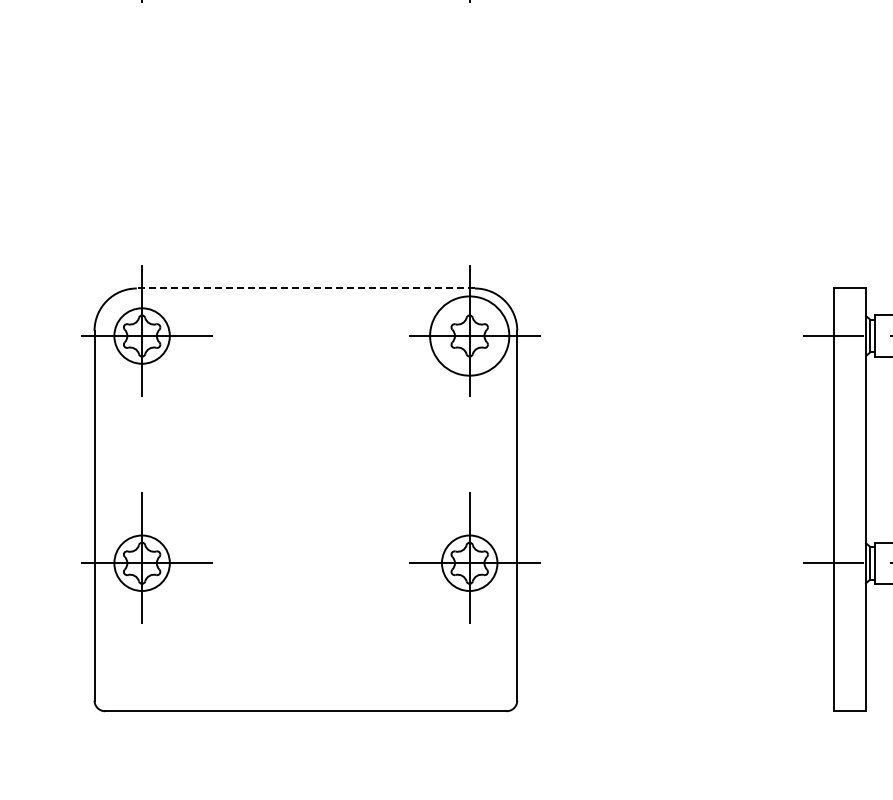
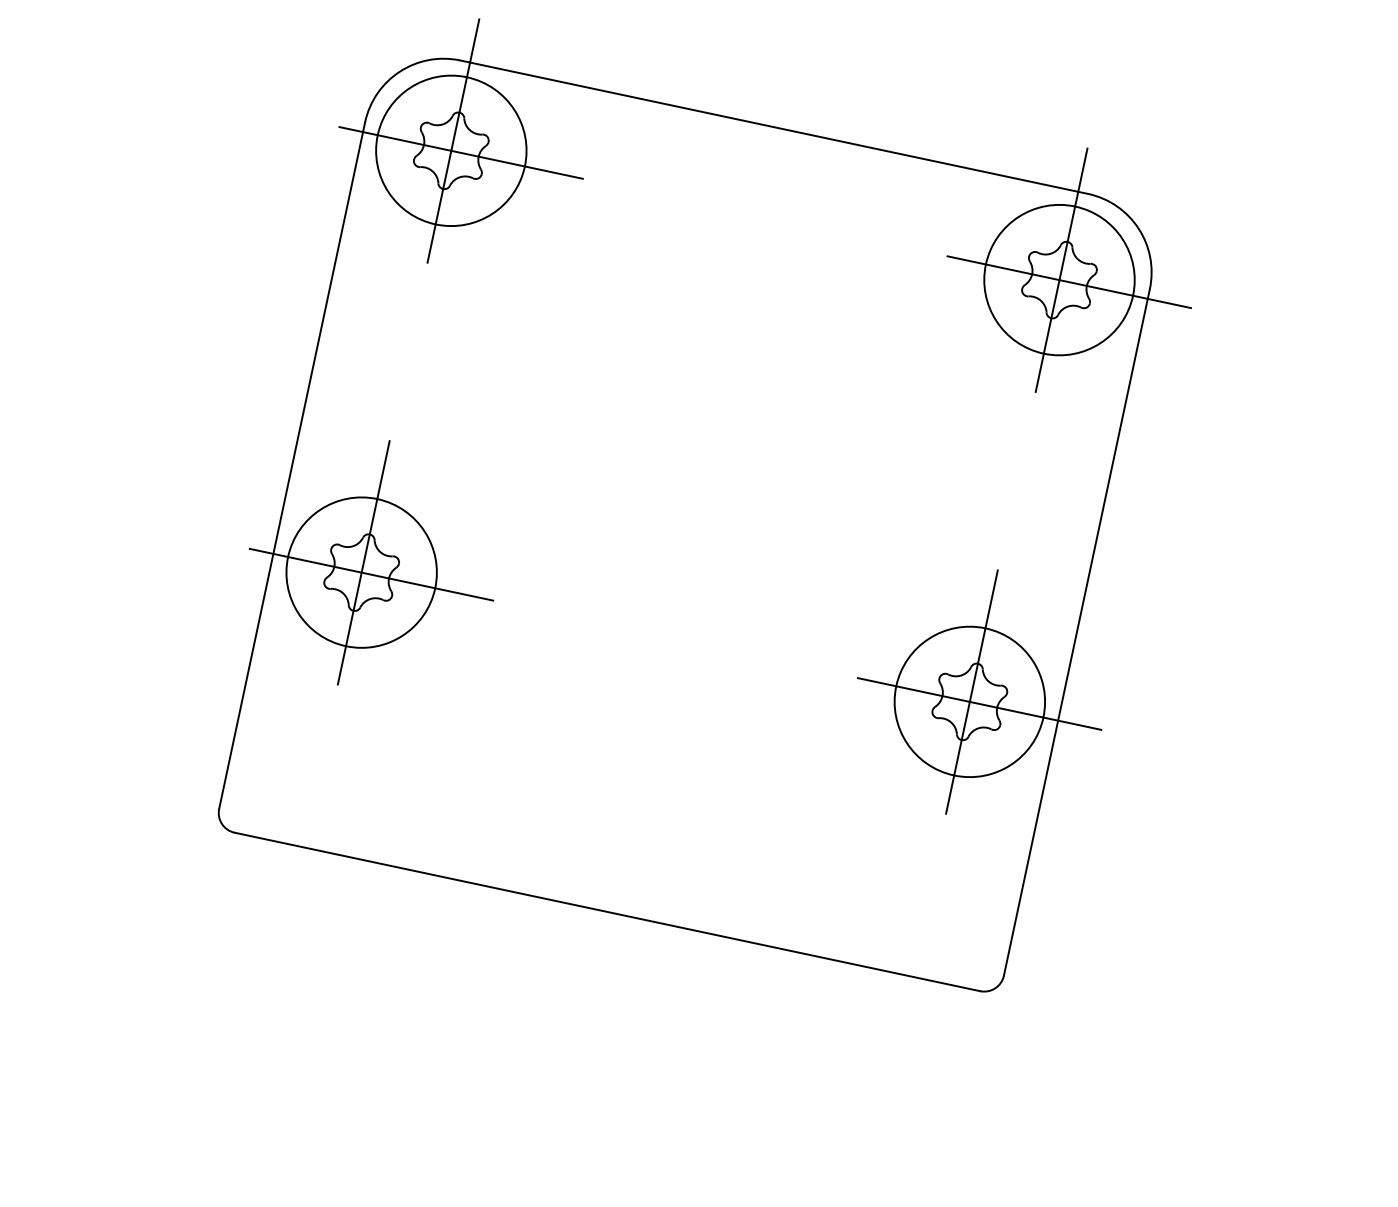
line: (305, 288) -> (773, 127), dashed -> solid
circle: (141, 335) -> (450, 149), size x1.43
circle: (141, 562) -> (360, 570), size x1.43
circle: (469, 562) -> (969, 700), size x1.43

